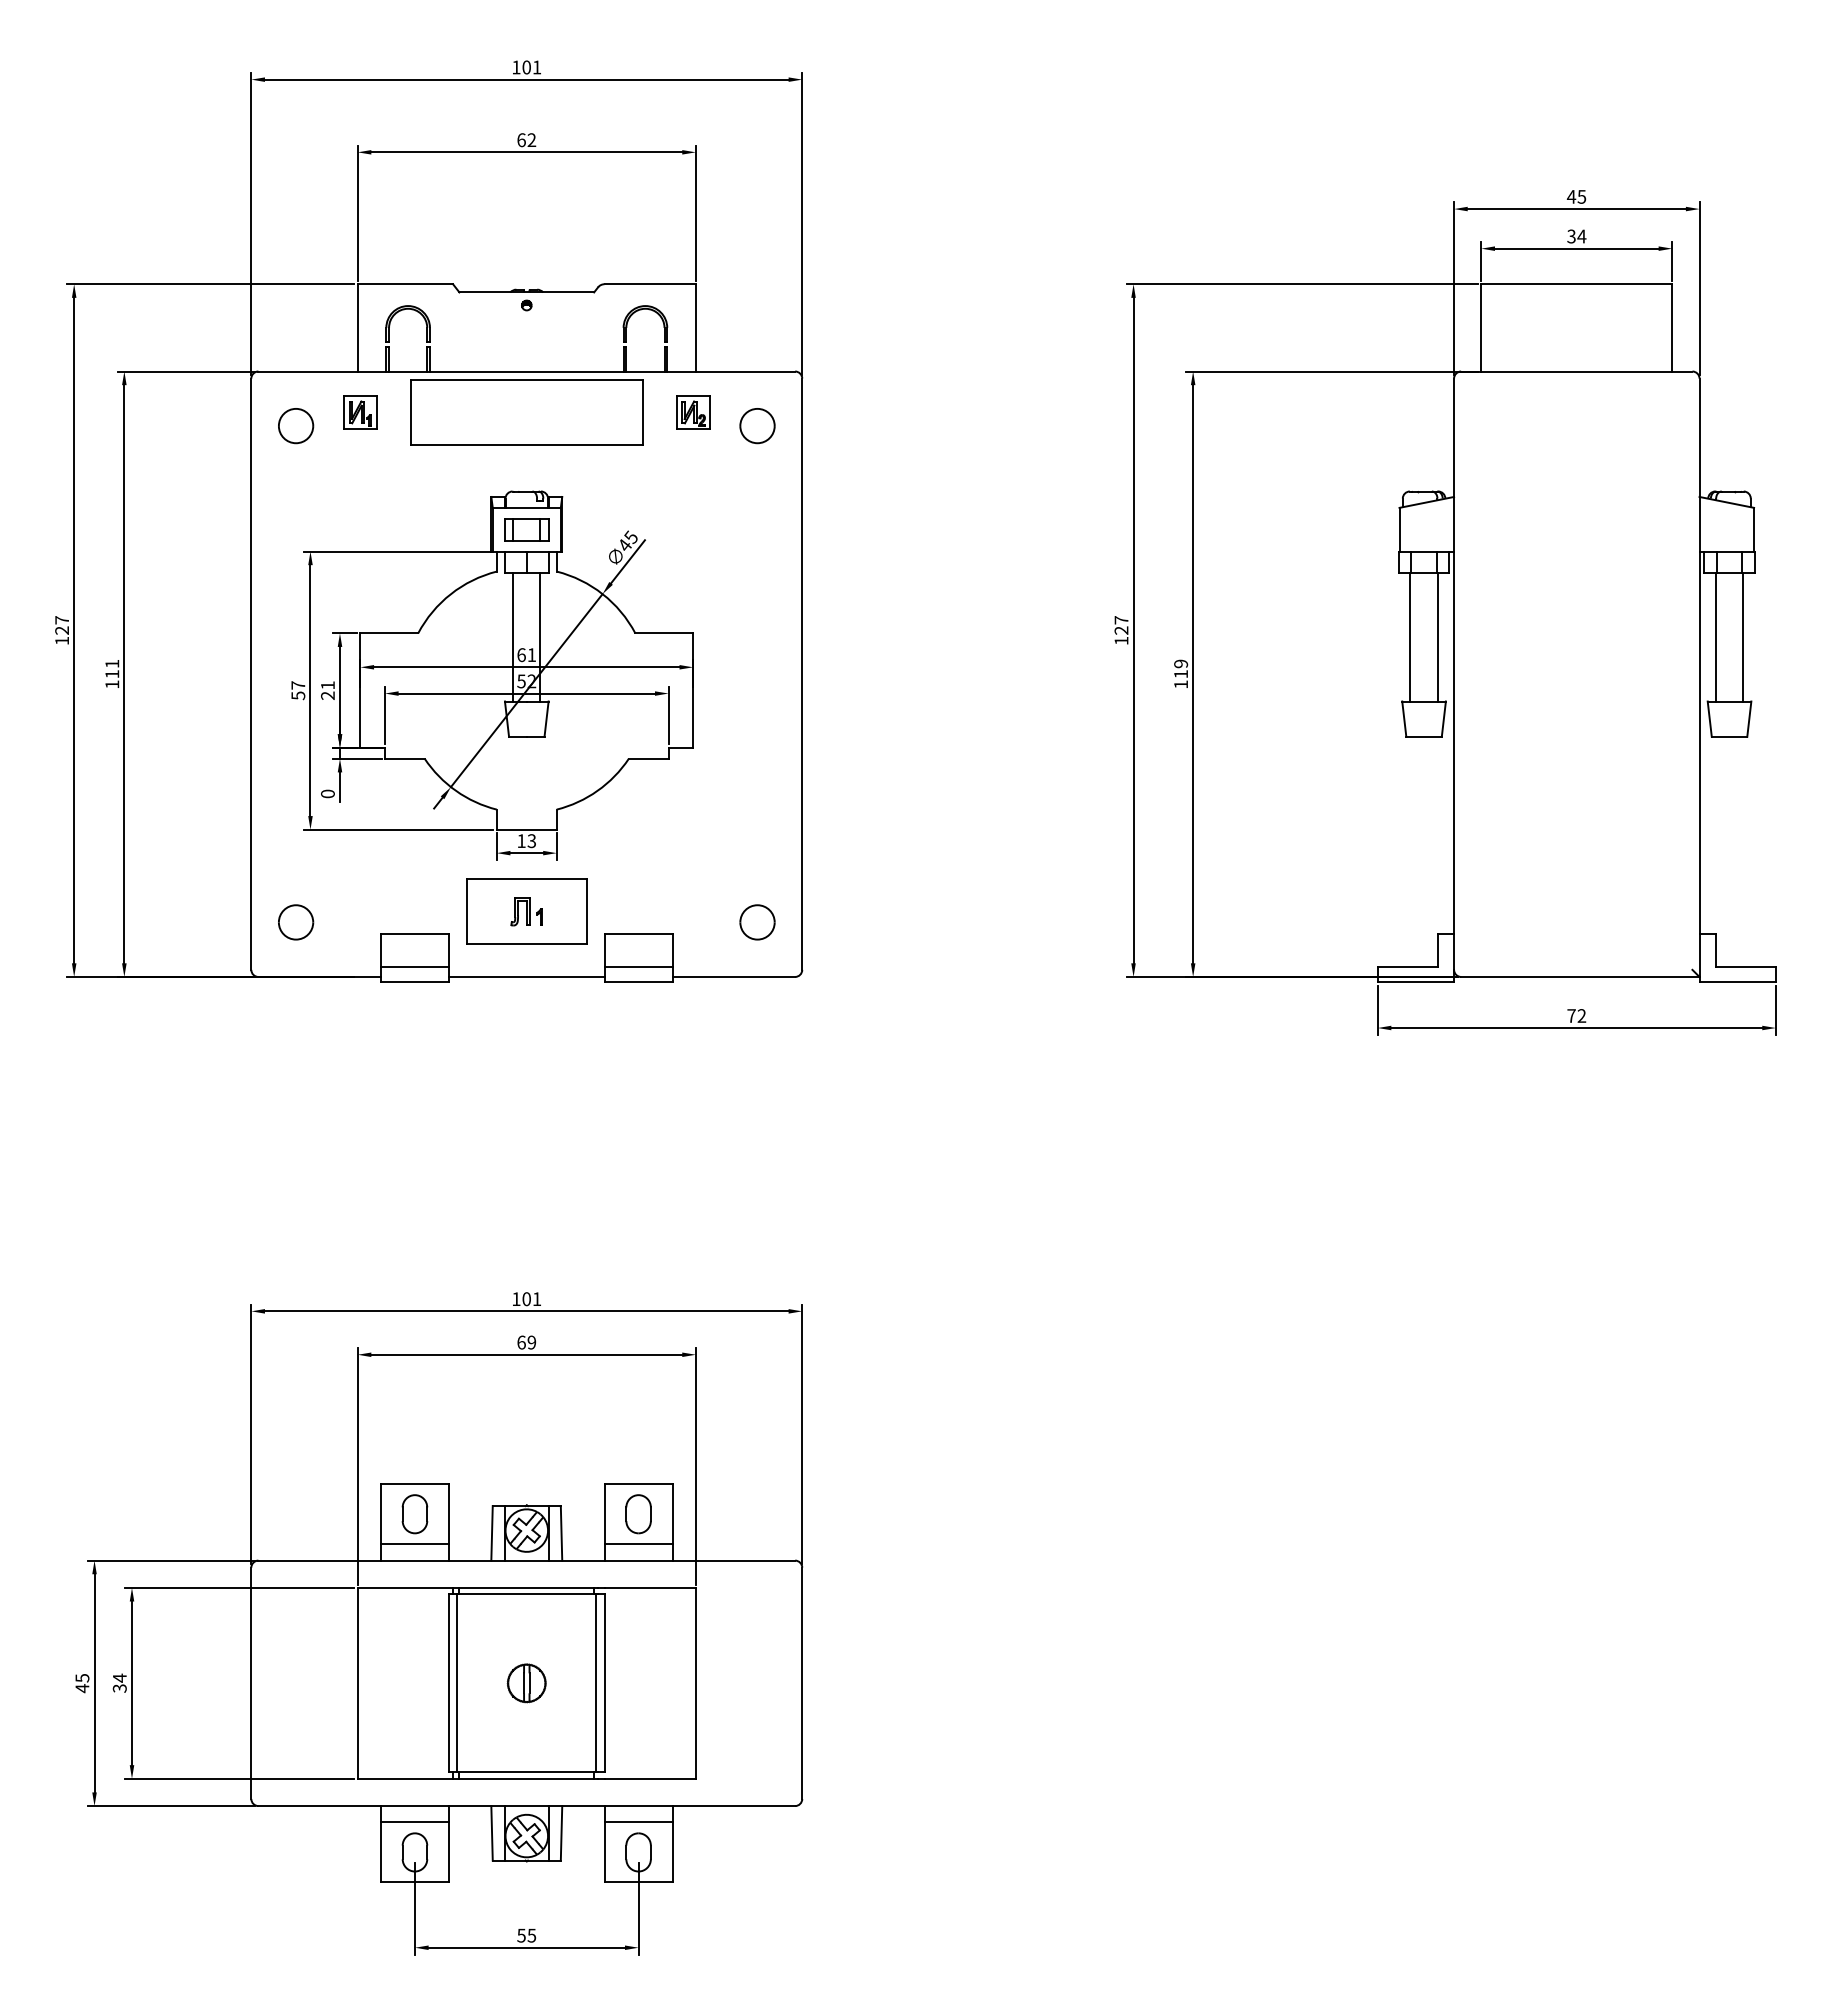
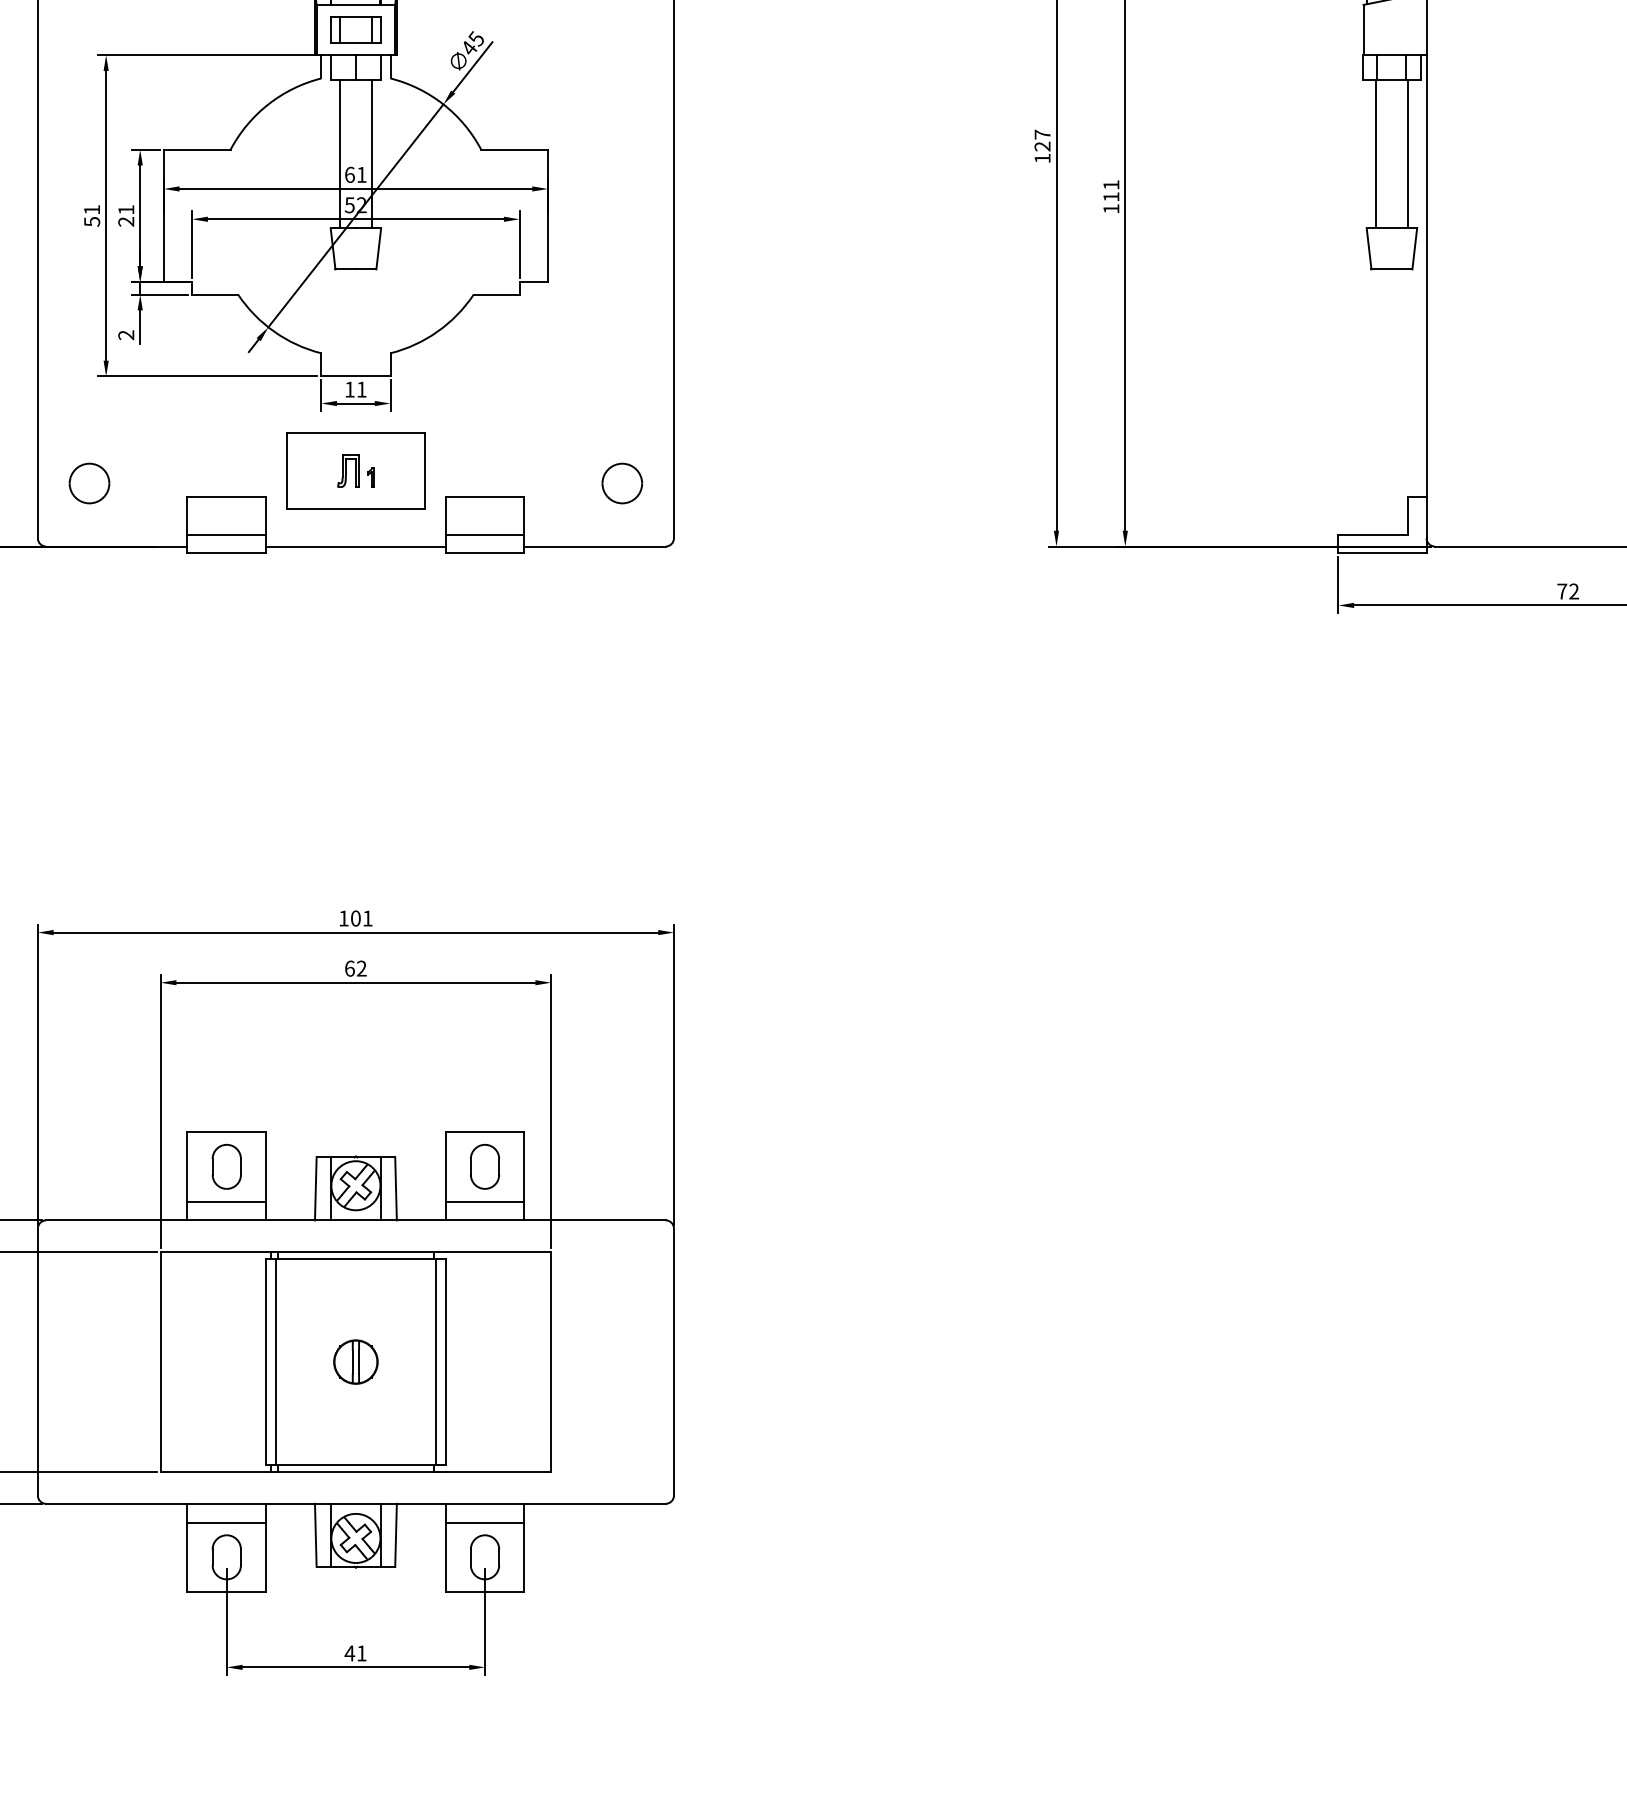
text: (1181, 663) -> (1111, 184), 119 -> 111
text: (298, 685) -> (92, 209), 57 -> 51
text: (327, 793) -> (125, 334), 0 -> 2
text: (531, 841) -> (361, 390), 13 -> 11
text: (531, 1342) -> (361, 968), 69 -> 62
text: (526, 1935) -> (355, 1653), 55 -> 41

